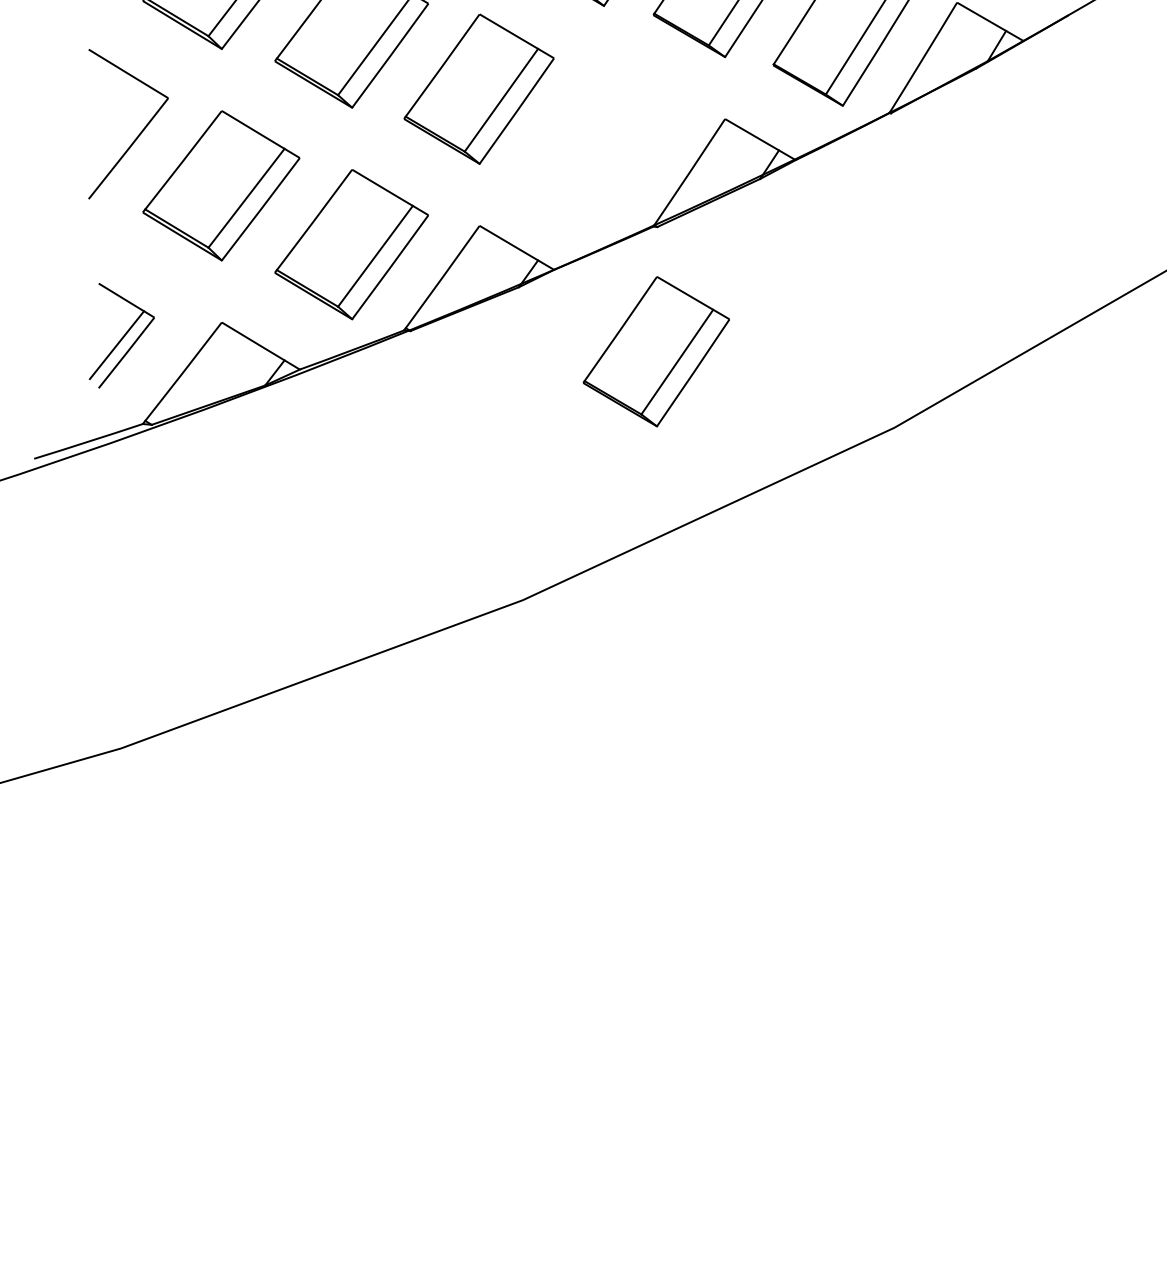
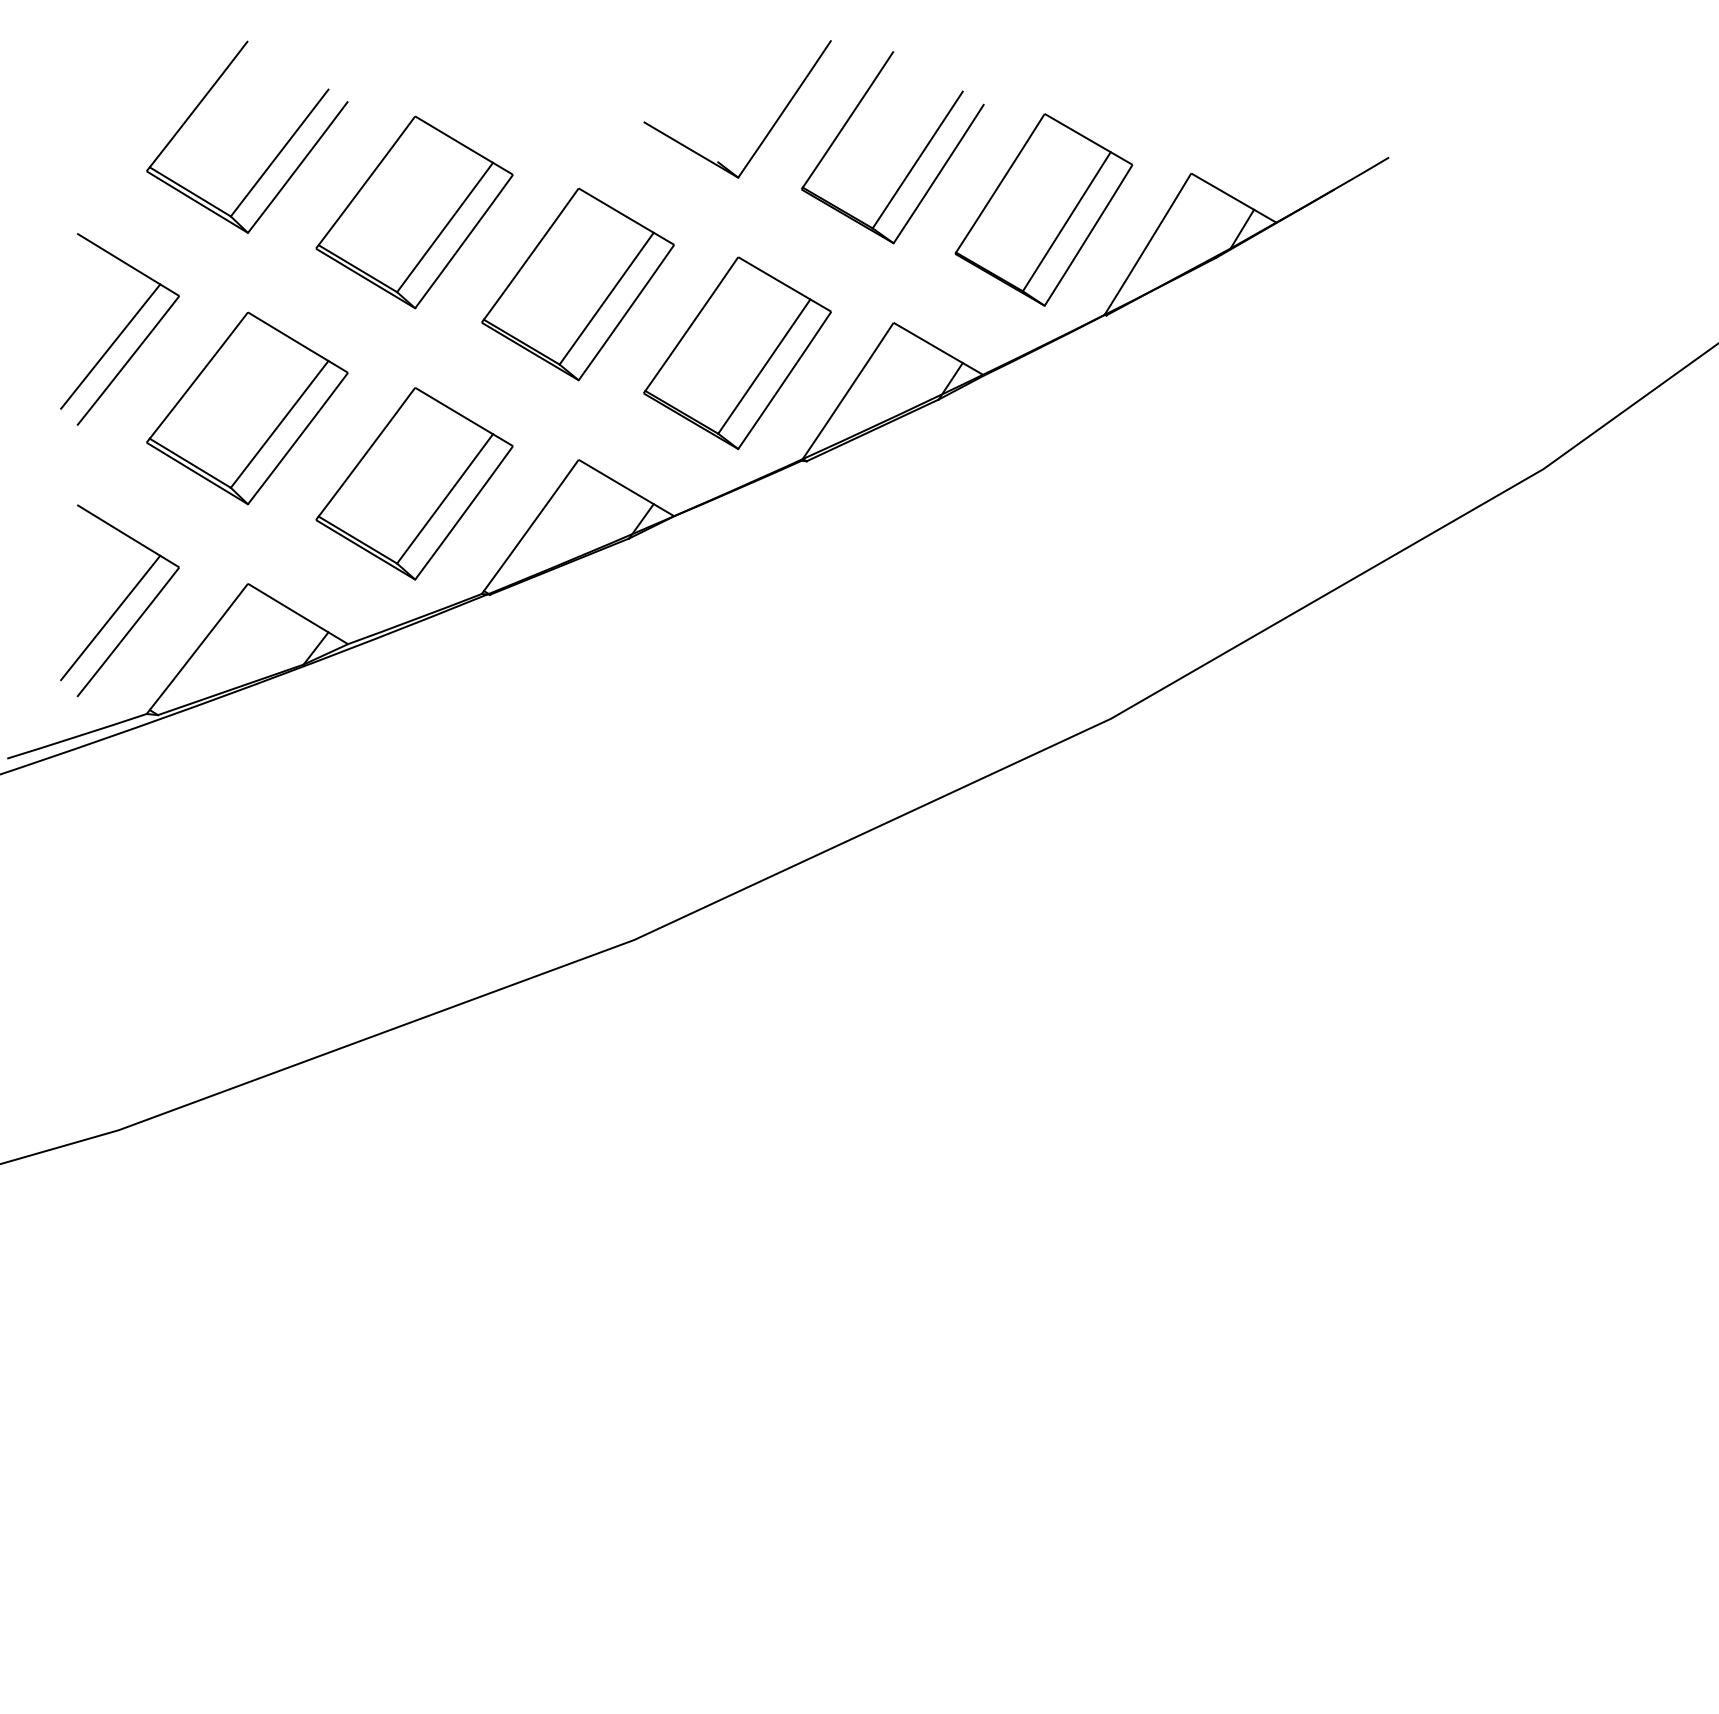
line: (114, 137) -> (110, 346), added
part: (121, 335) -> (119, 600), size x1.43
part: (656, 351) -> (737, 353), moved

